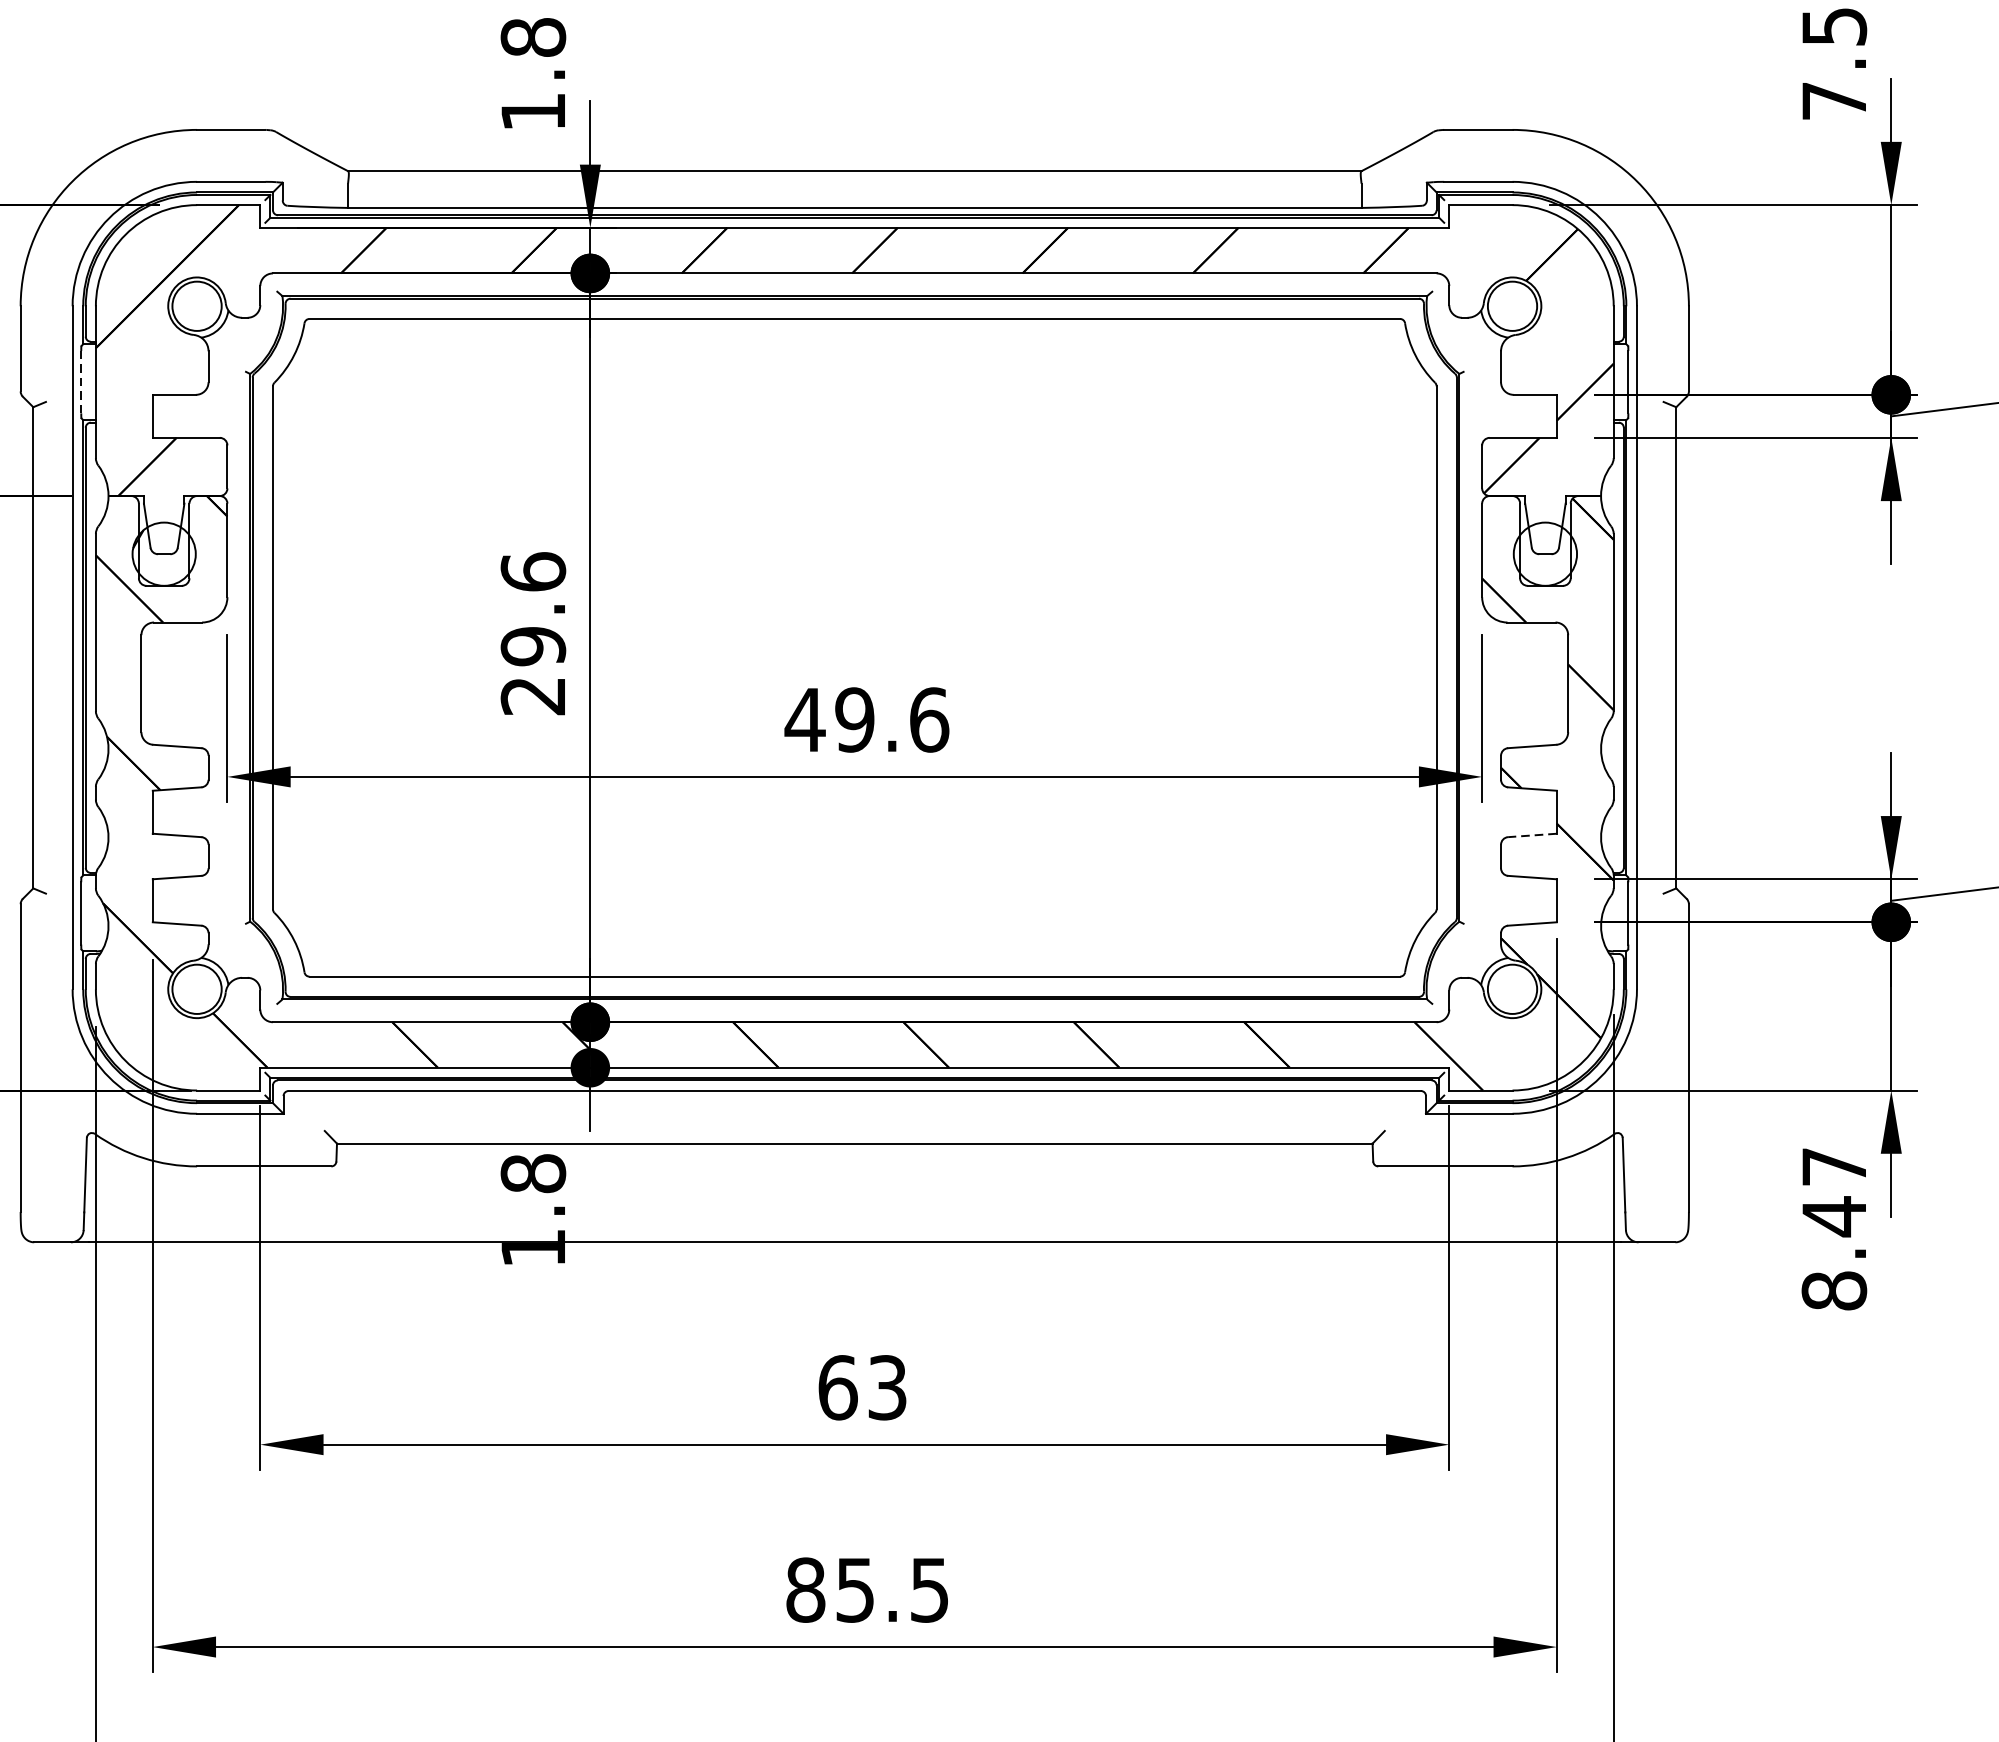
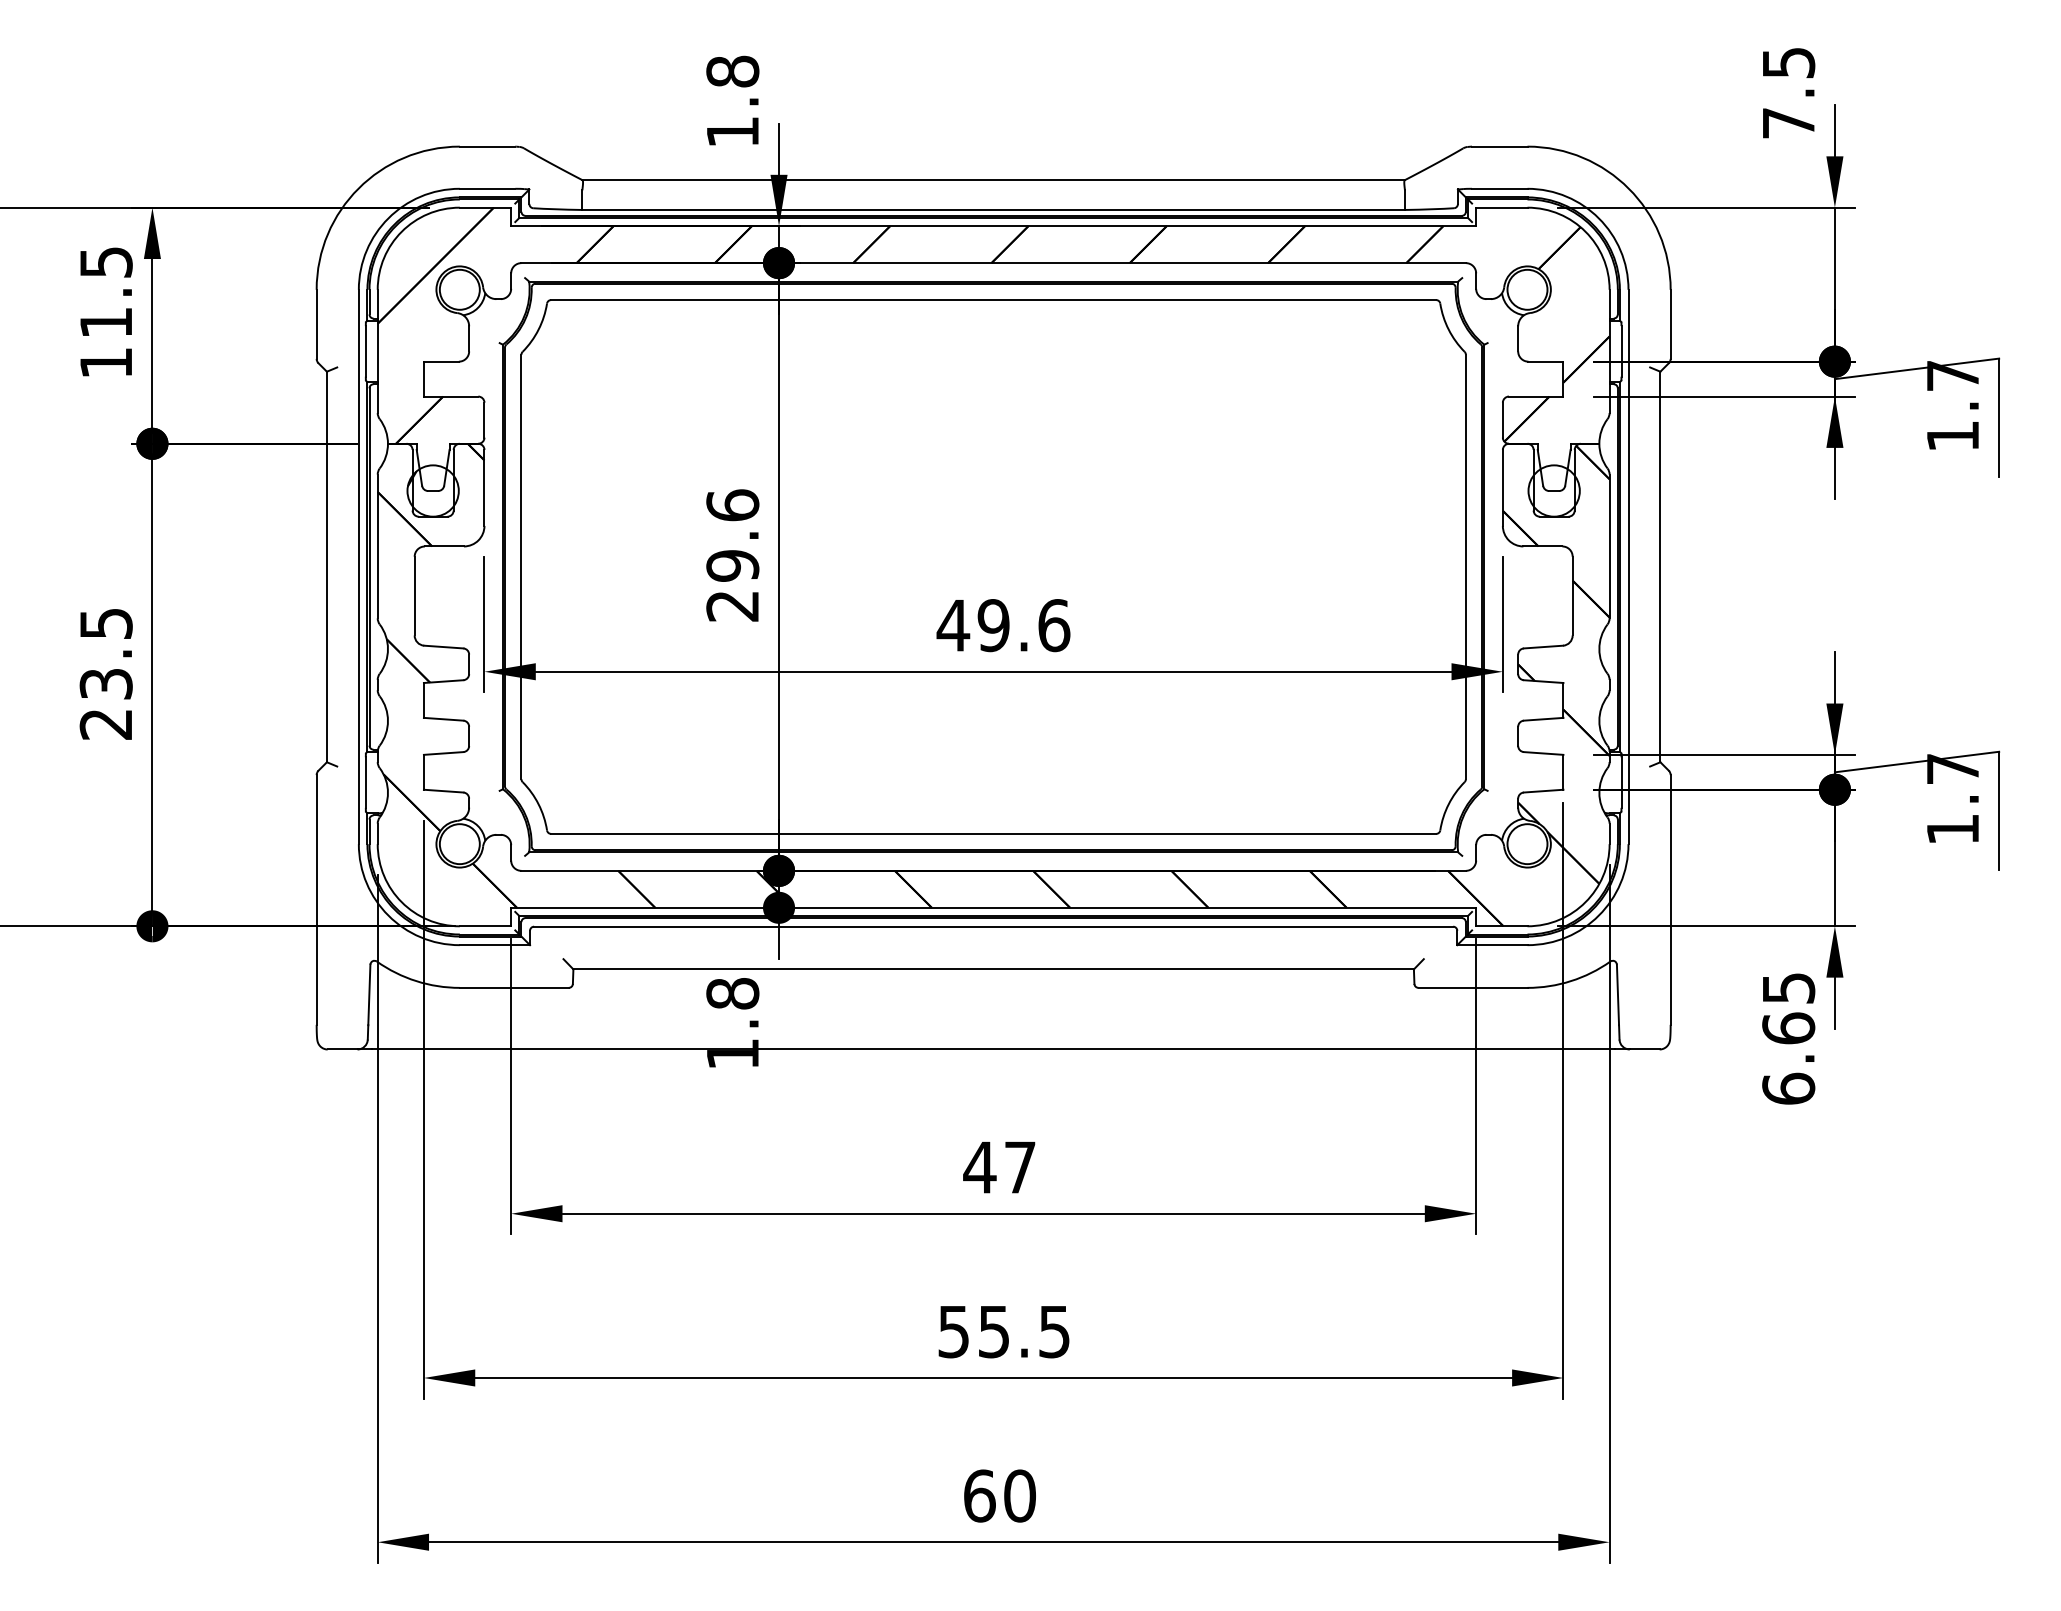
line: (80, 381) -> (365, 350), dashed -> solid
line: (1532, 835) -> (1543, 719), dashed -> solid
text: (1834, 1228) -> (1788, 1038), 8.47 -> 6.65
text: (861, 1387) -> (999, 1167), 63 -> 47
text: (805, 1589) -> (953, 1331), 85.5 -> 55.5

